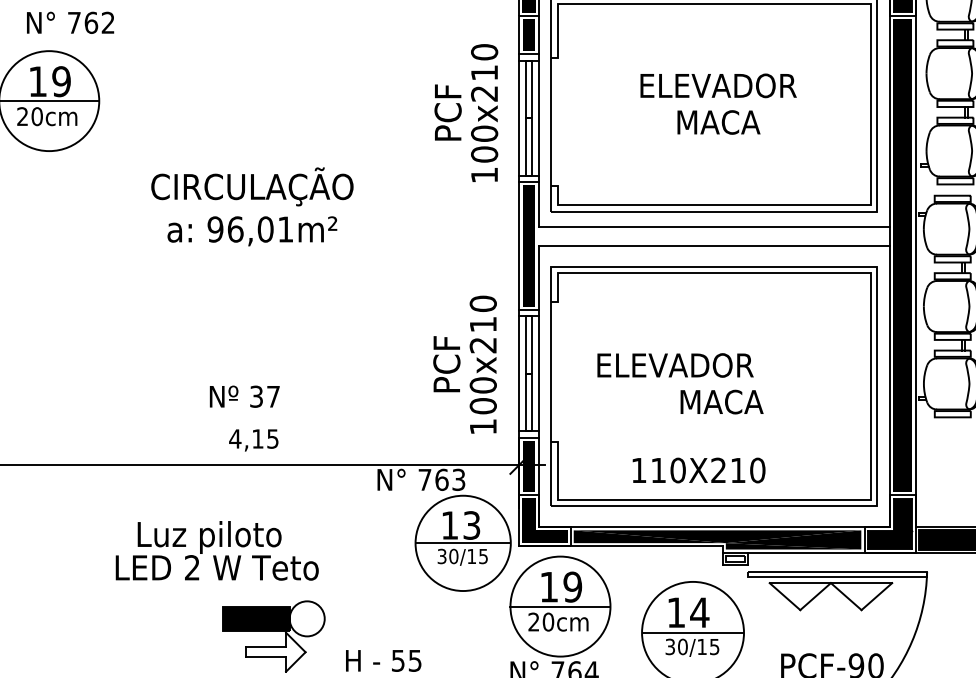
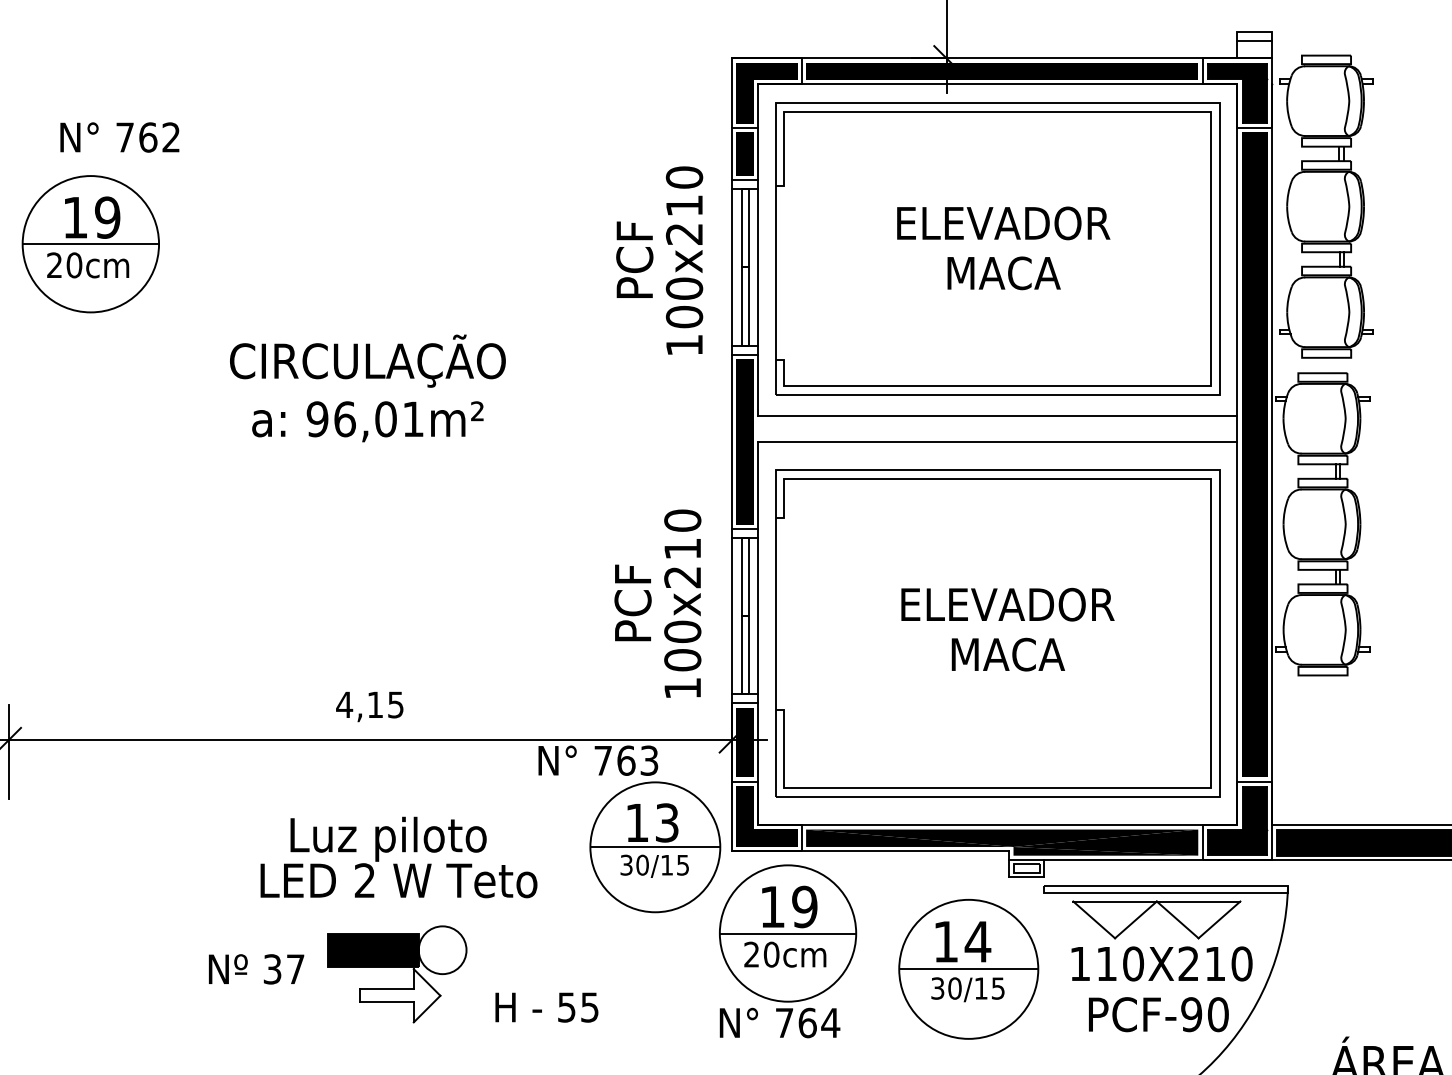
text: (675, 365) -> (1007, 604), moved
text: (244, 396) -> (256, 969), moved
text: (698, 470) -> (1161, 963), moved
text: (216, 550) -> (398, 857), moved

